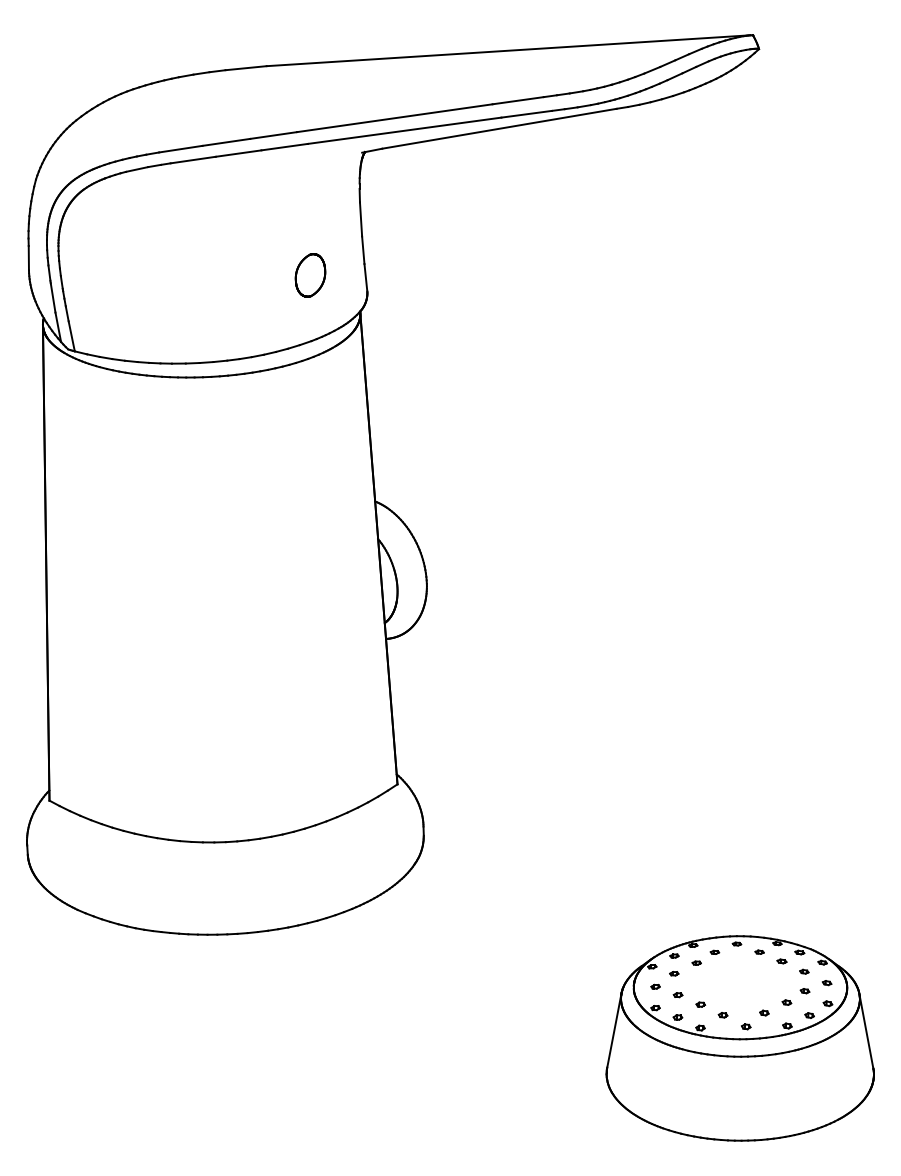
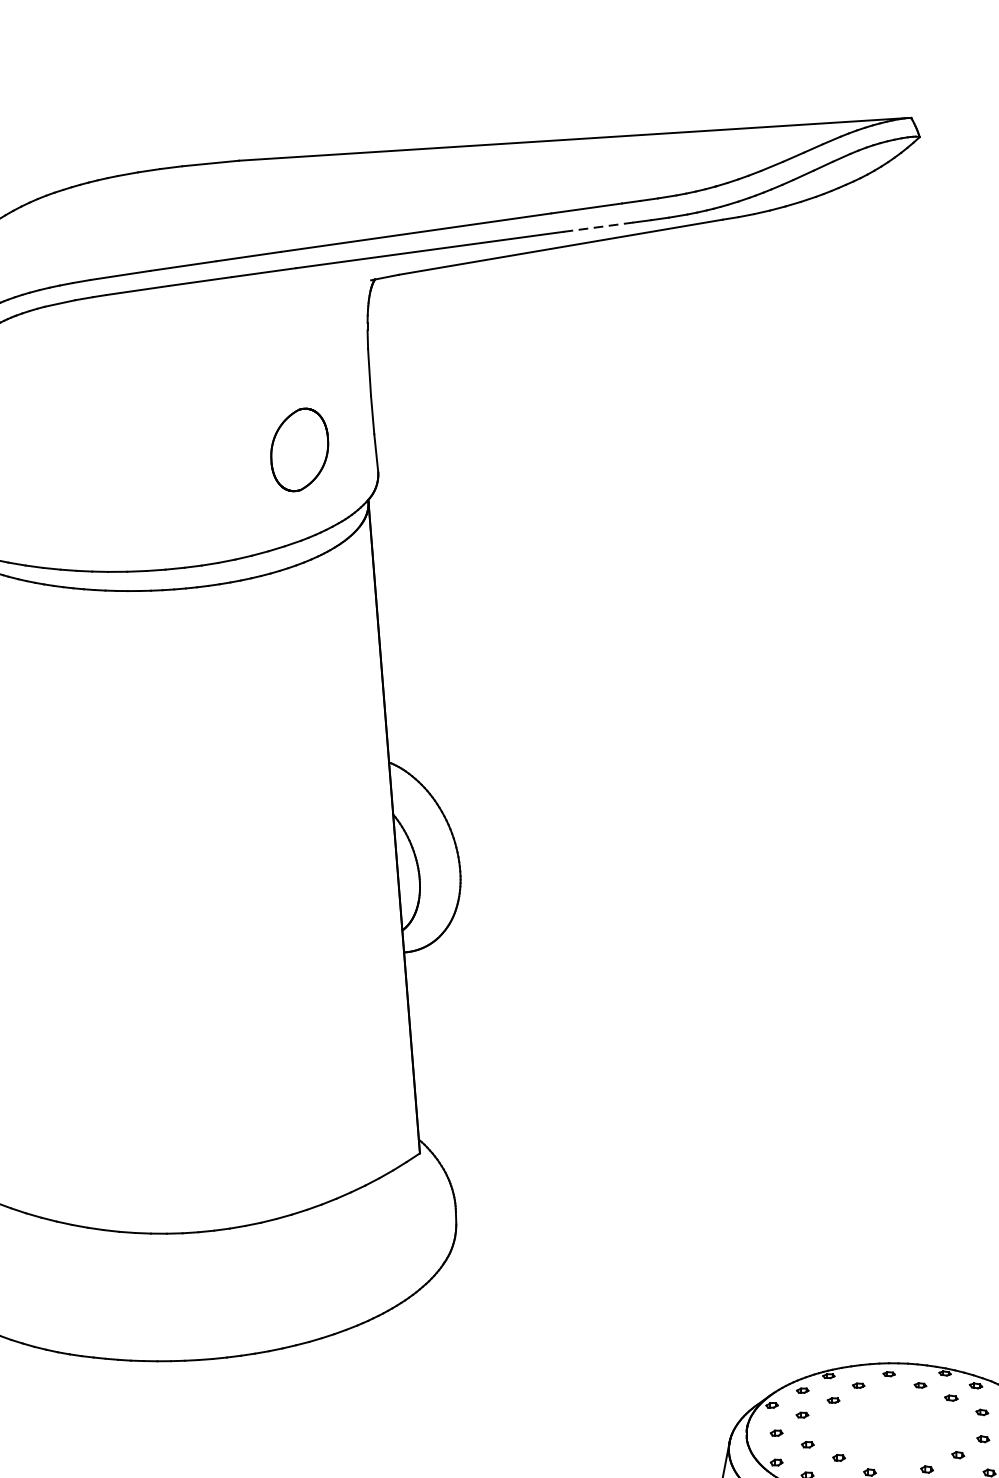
line: (526, 114) -> (598, 227), solid -> dashed
part: (310, 275) -> (299, 450), size x1.4

